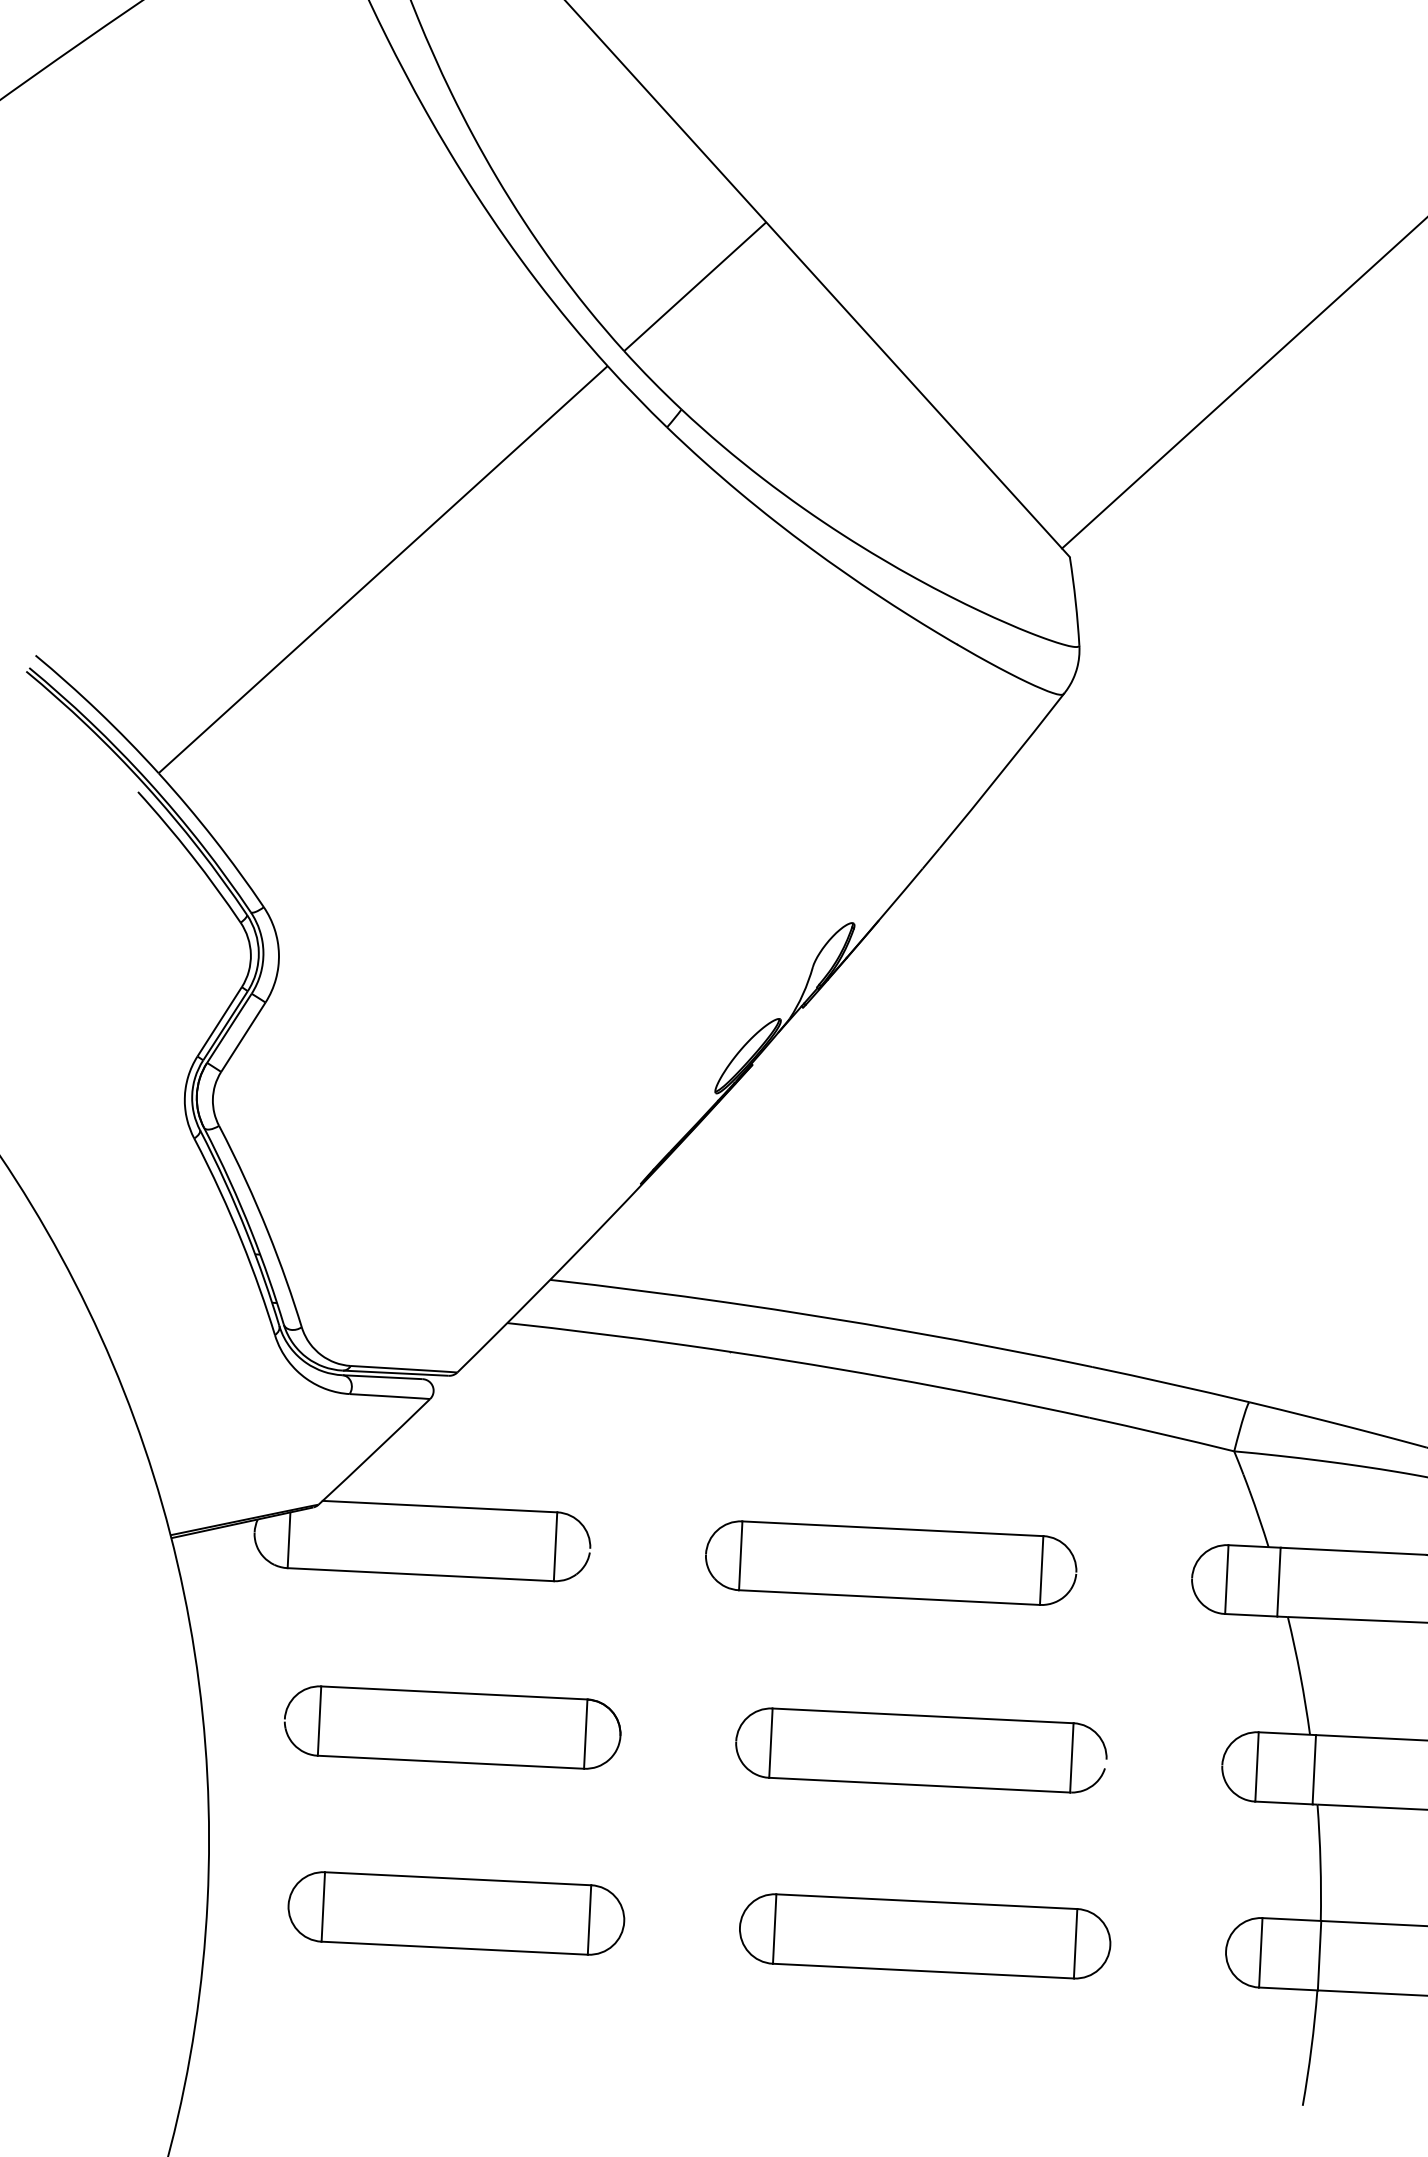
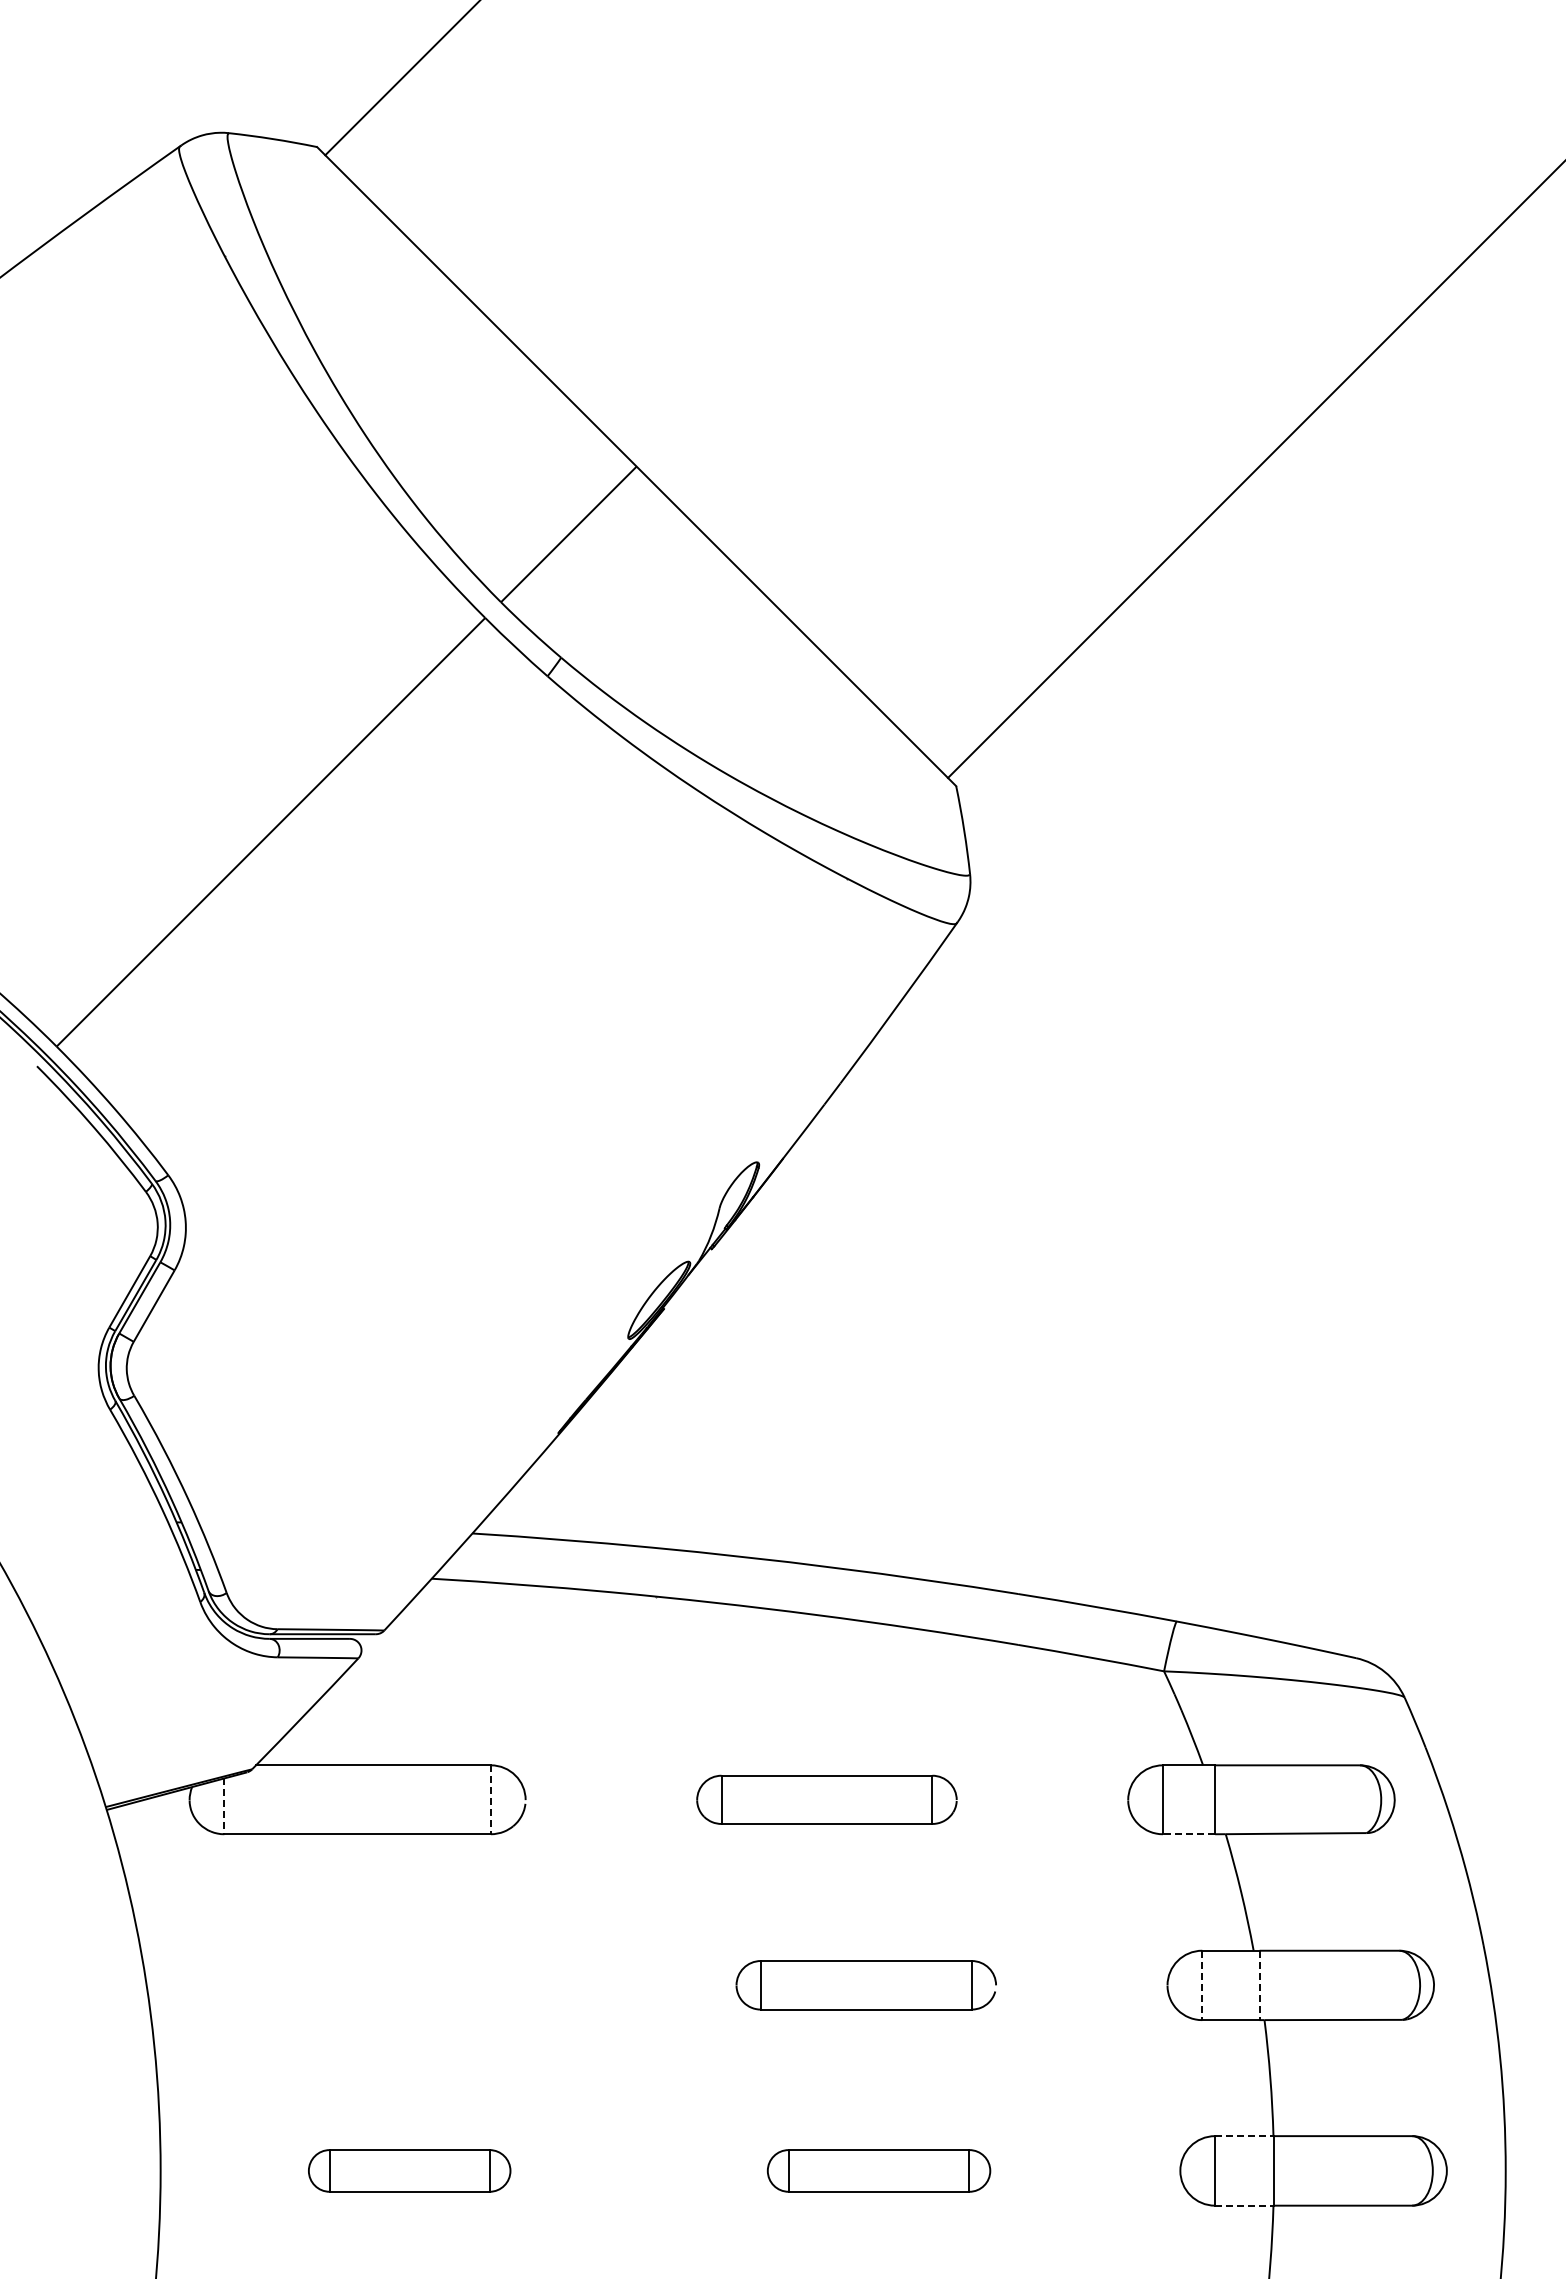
line: (289, 1540) -> (224, 1806), solid -> dashed
line: (555, 1547) -> (490, 1800), solid -> dashed
part: (890, 1562) -> (826, 1799), size x0.7
line: (1250, 1615) -> (1188, 1834), solid -> dashed
part: (452, 1726) -> (396, 1984), removed
part: (921, 1749) -> (866, 1984), size x0.7
line: (1257, 1767) -> (1202, 1985), solid -> dashed
line: (1314, 1769) -> (1259, 1985), solid -> dashed
part: (456, 1913) -> (409, 2170), size x0.6
line: (1292, 1919) -> (1245, 2136), solid -> dashed
part: (924, 1935) -> (878, 2170), size x0.6
line: (1289, 1988) -> (1245, 2205), solid -> dashed

